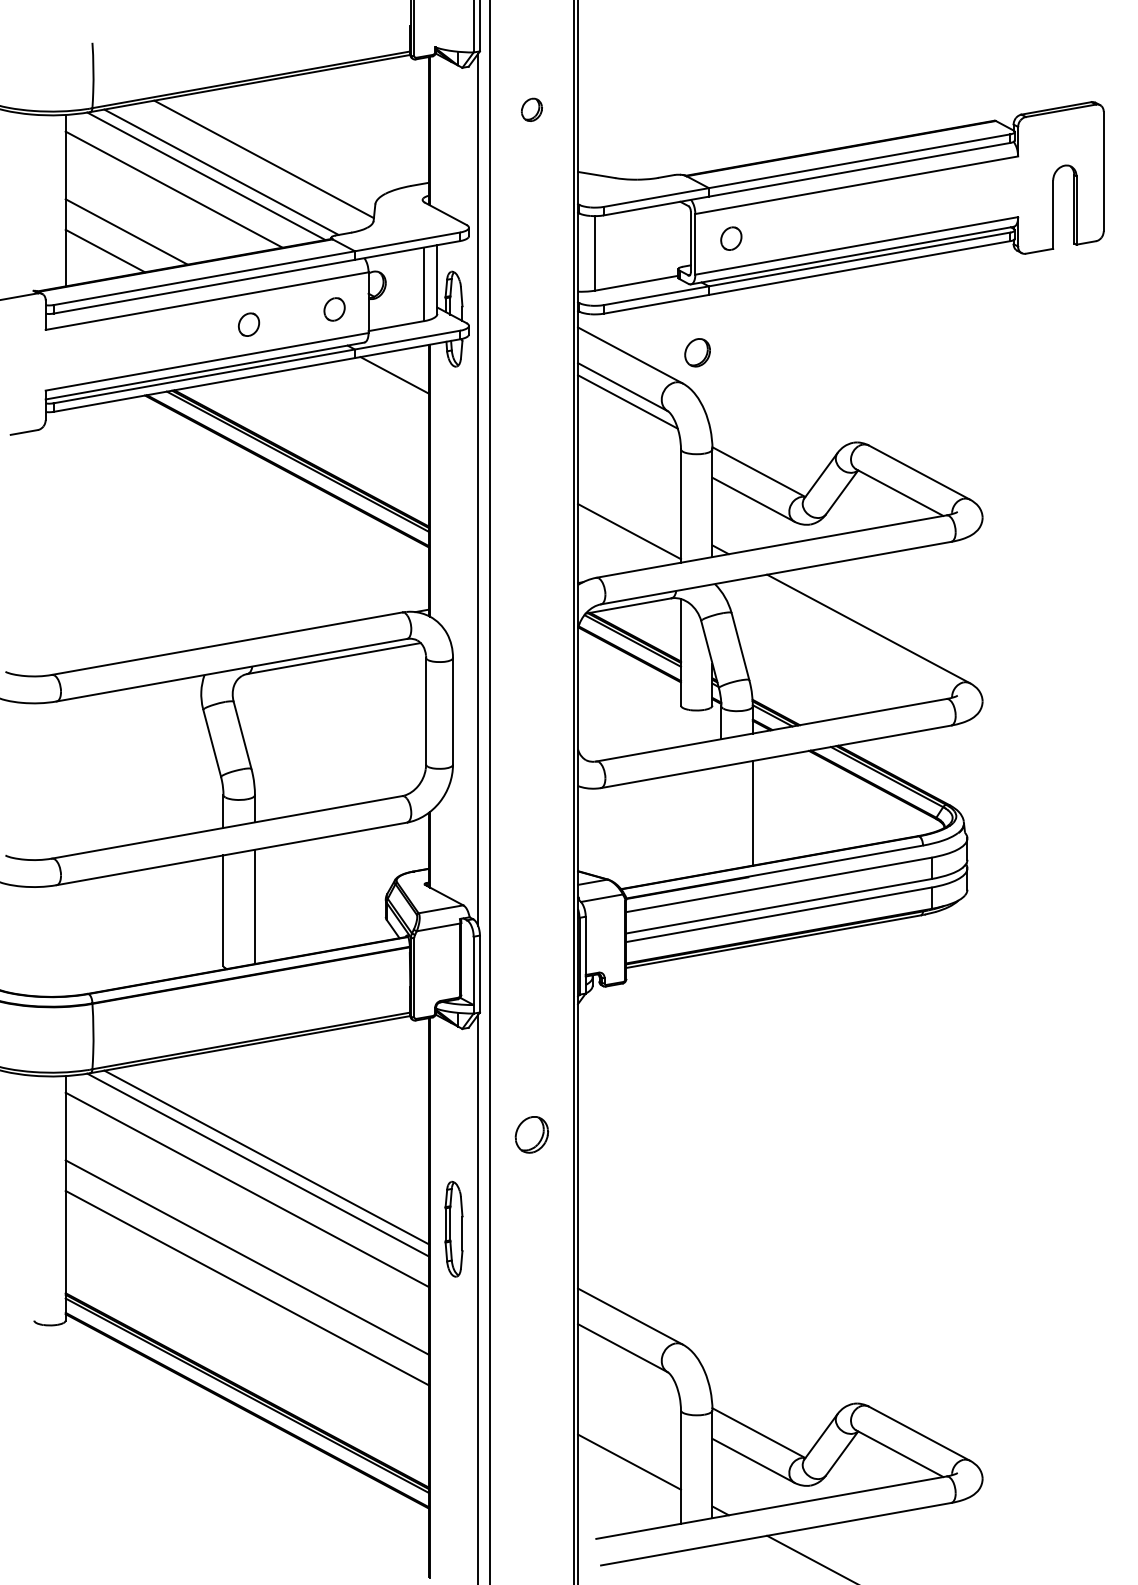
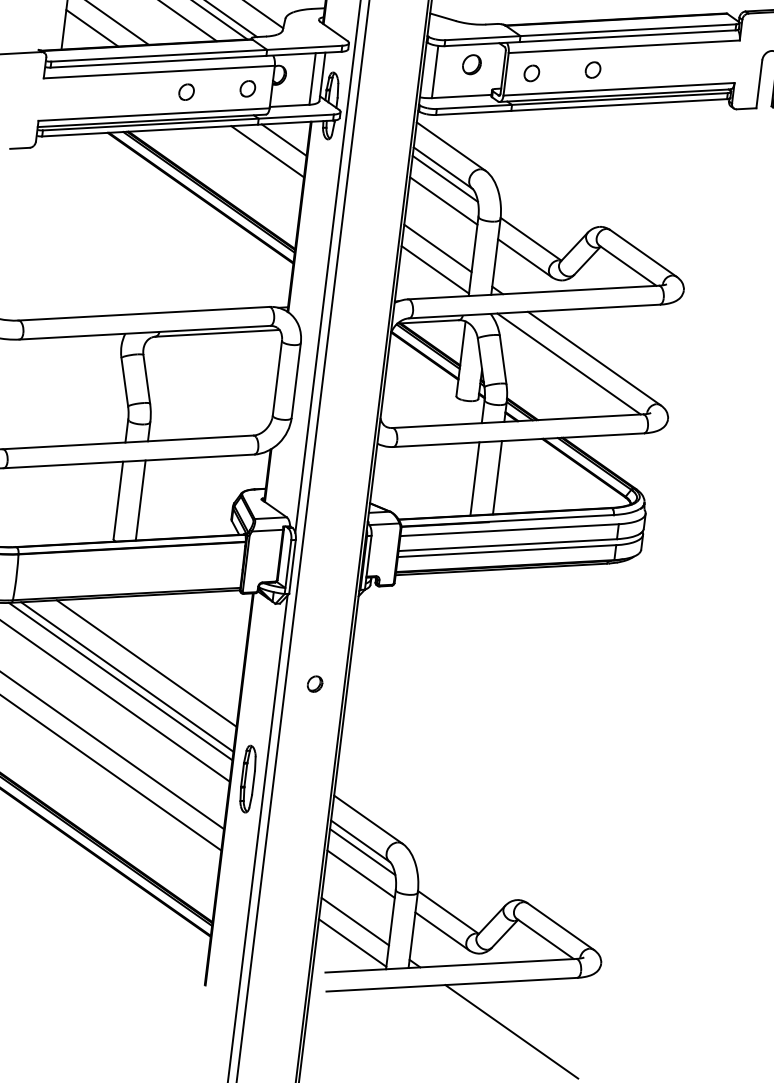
part: (816, 223) -> (592, 70), added
part: (697, 352) -> (471, 64), moved
line: (372, 394) -> (267, 151), added
line: (629, 432) -> (443, 200), added
line: (629, 500) -> (437, 248), added
line: (833, 640) -> (568, 363), added
line: (721, 818) -> (475, 478), added
line: (291, 1134) -> (146, 663), added
part: (531, 1135) -> (314, 684), size x0.62
part: (453, 1228) -> (247, 778), moved
line: (627, 1362) -> (362, 851), added
line: (629, 1394) -> (361, 874), added
line: (629, 1492) -> (352, 942), added

